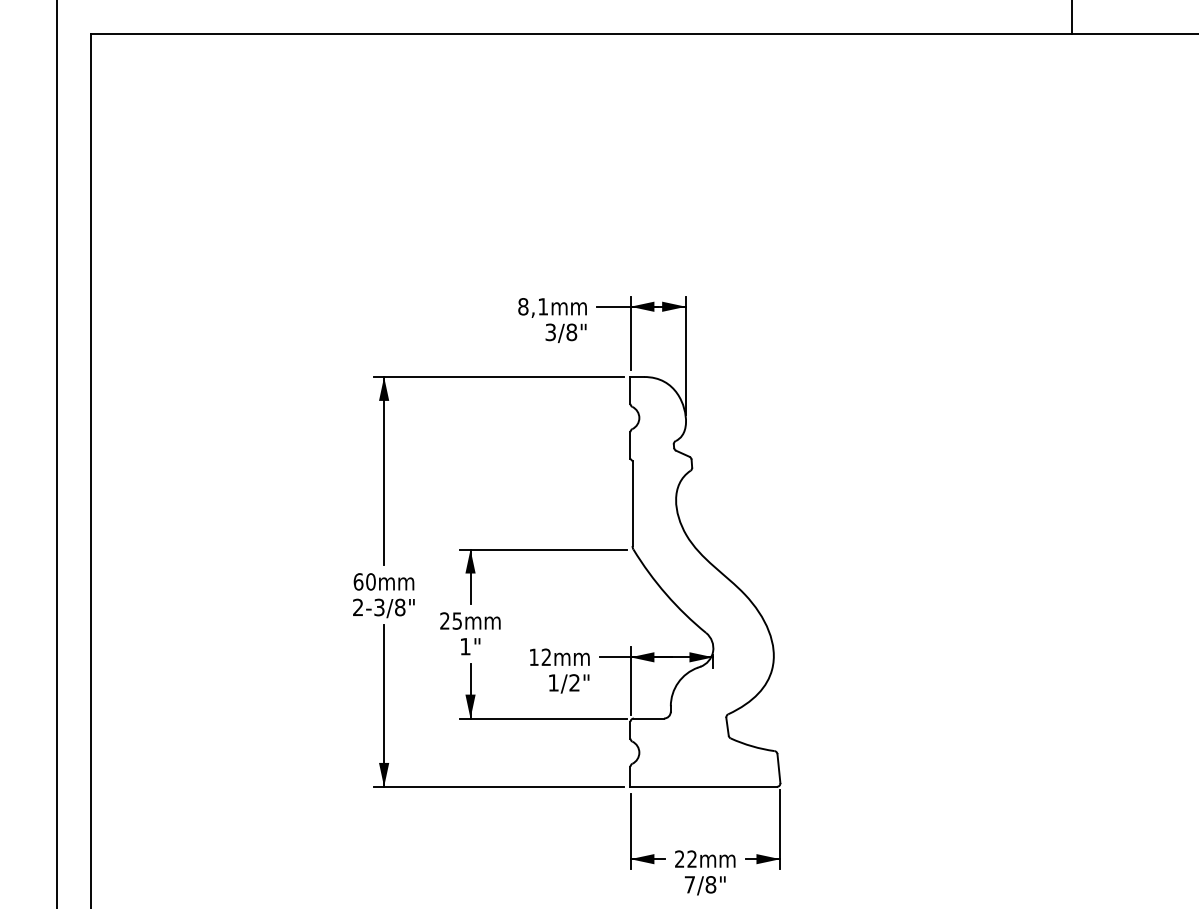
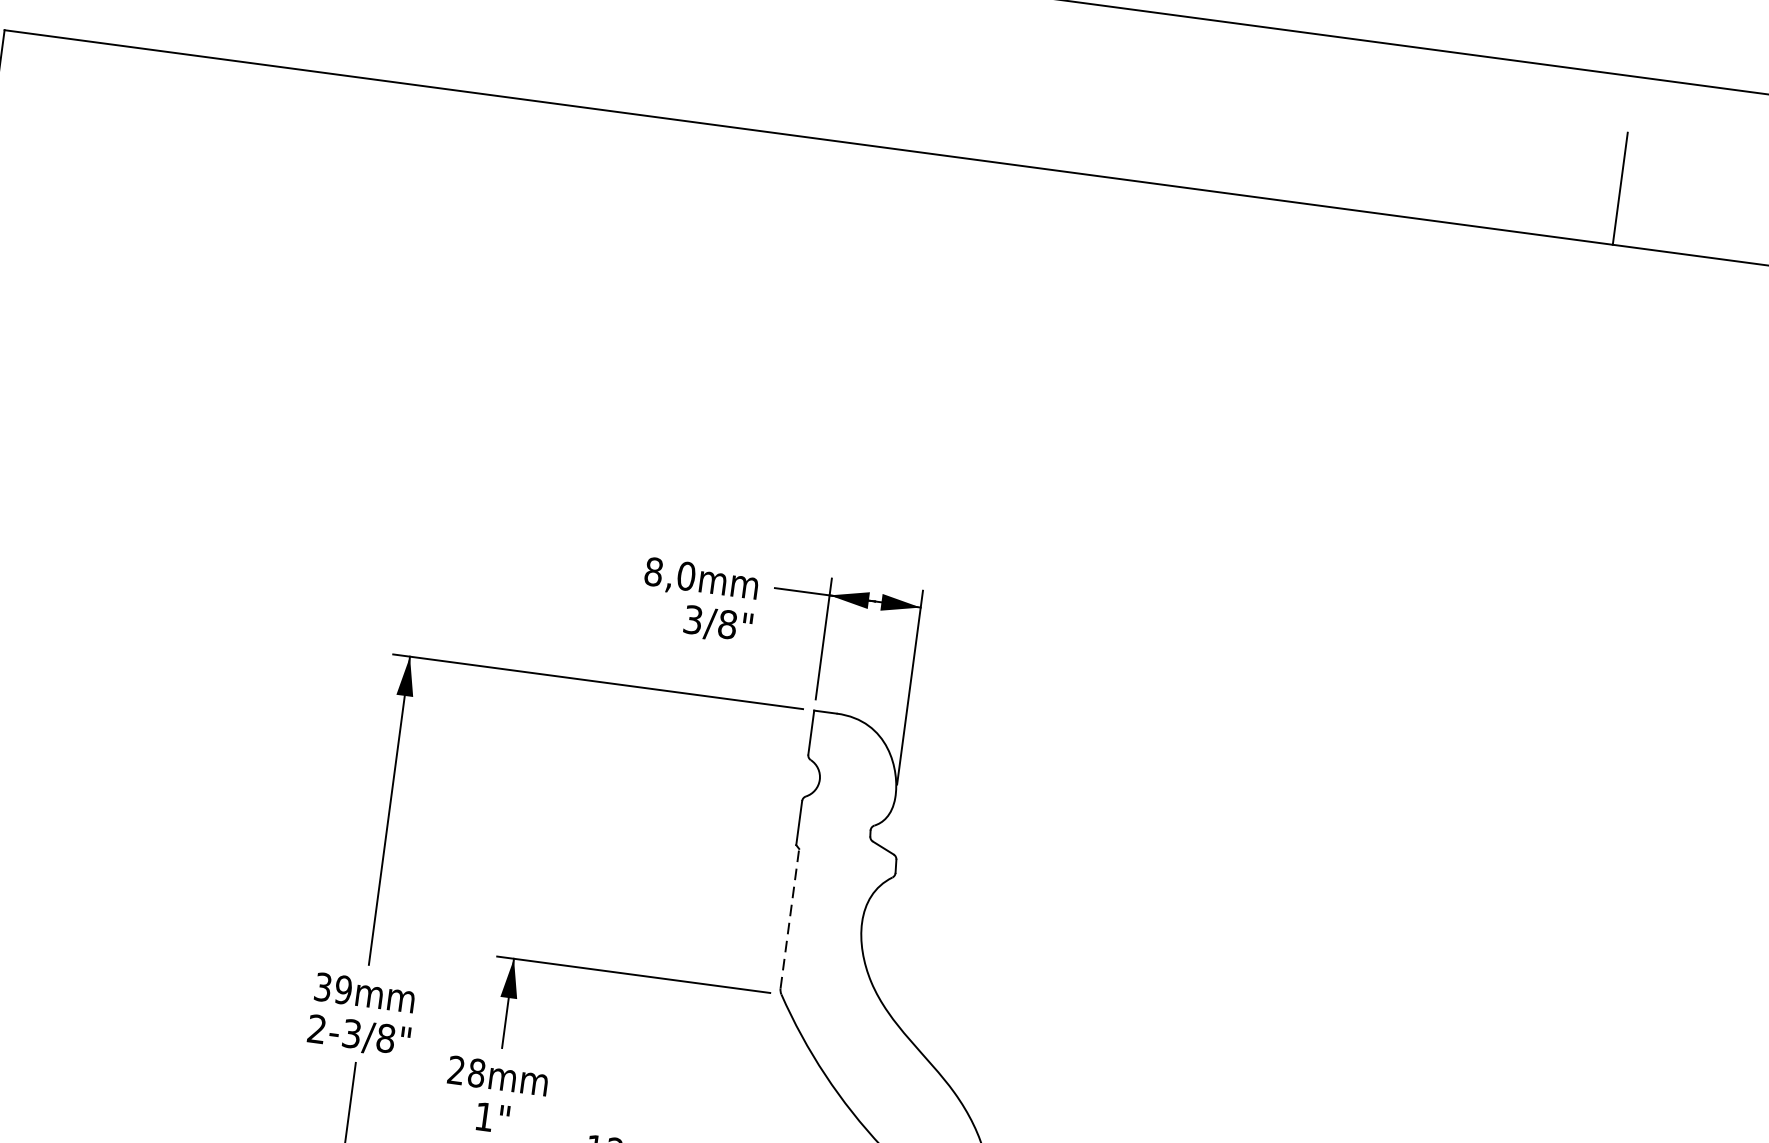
text: (543, 306) -> (686, 575), 8,1 -> 8,0
line: (632, 503) -> (789, 918), solid -> dashed
text: (364, 581) -> (333, 987), 60 -> 39
text: (457, 620) -> (477, 1072), 25 -> 28

